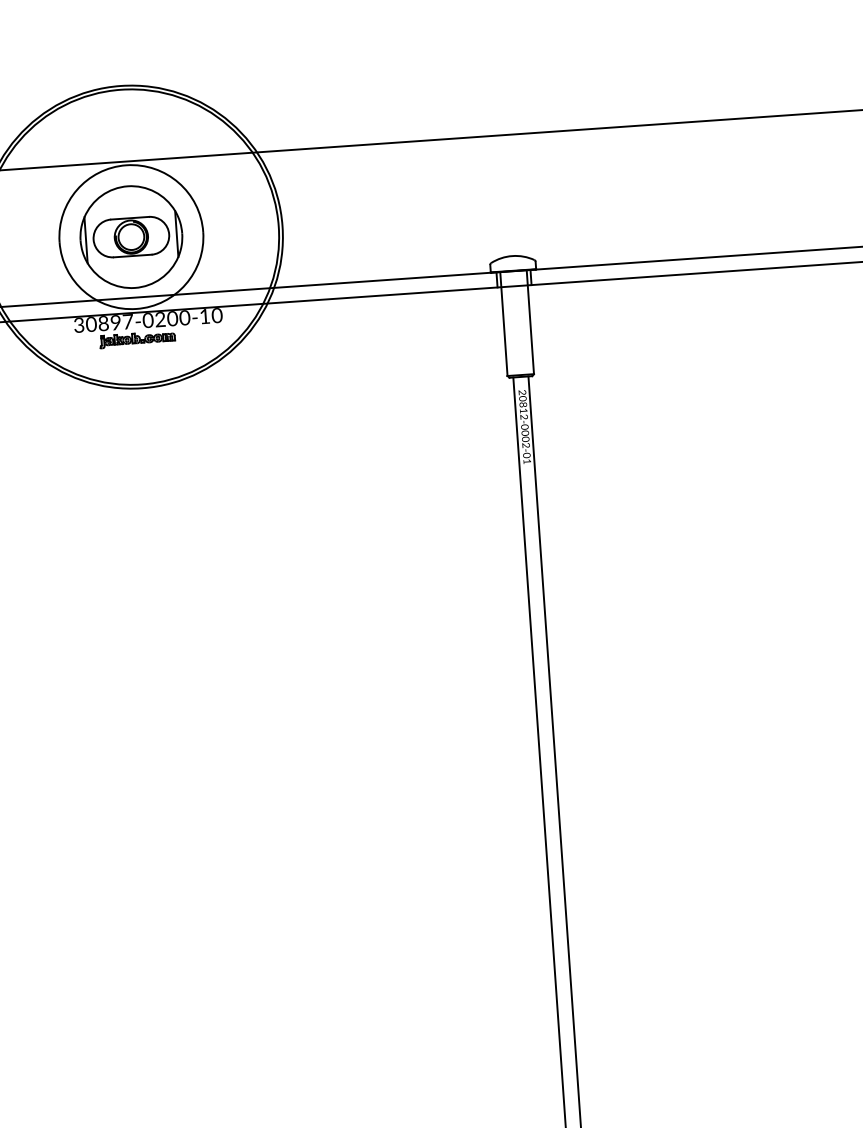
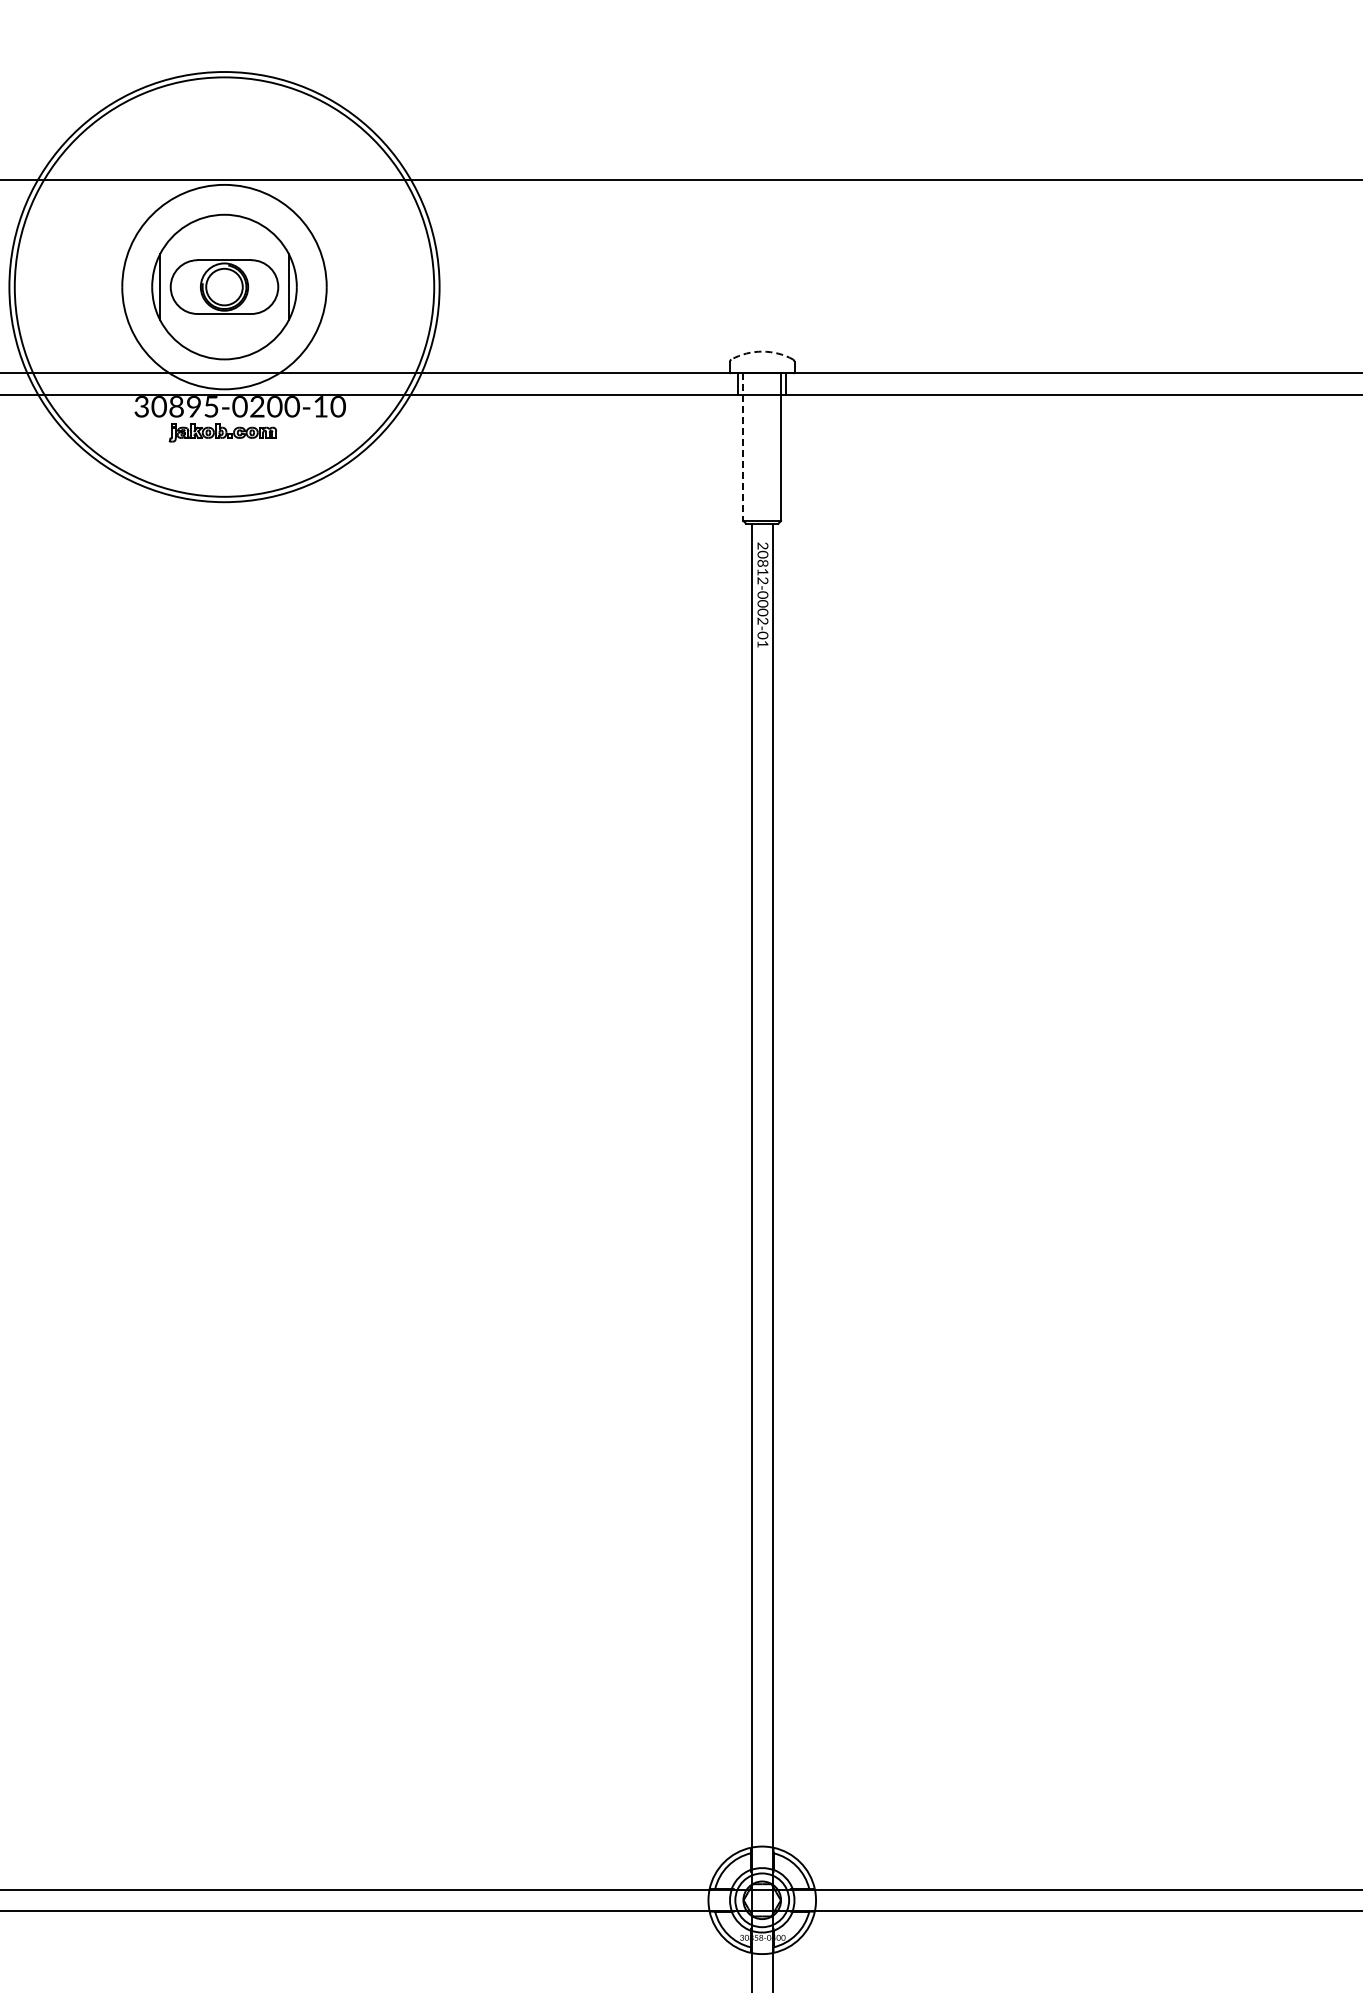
arc: (512, 255) -> (762, 351), solid -> dashed
text: (128, 321) -> (211, 406), 30897-0200-10 -> 30895-0200-10
line: (503, 324) -> (743, 447), solid -> dashed

